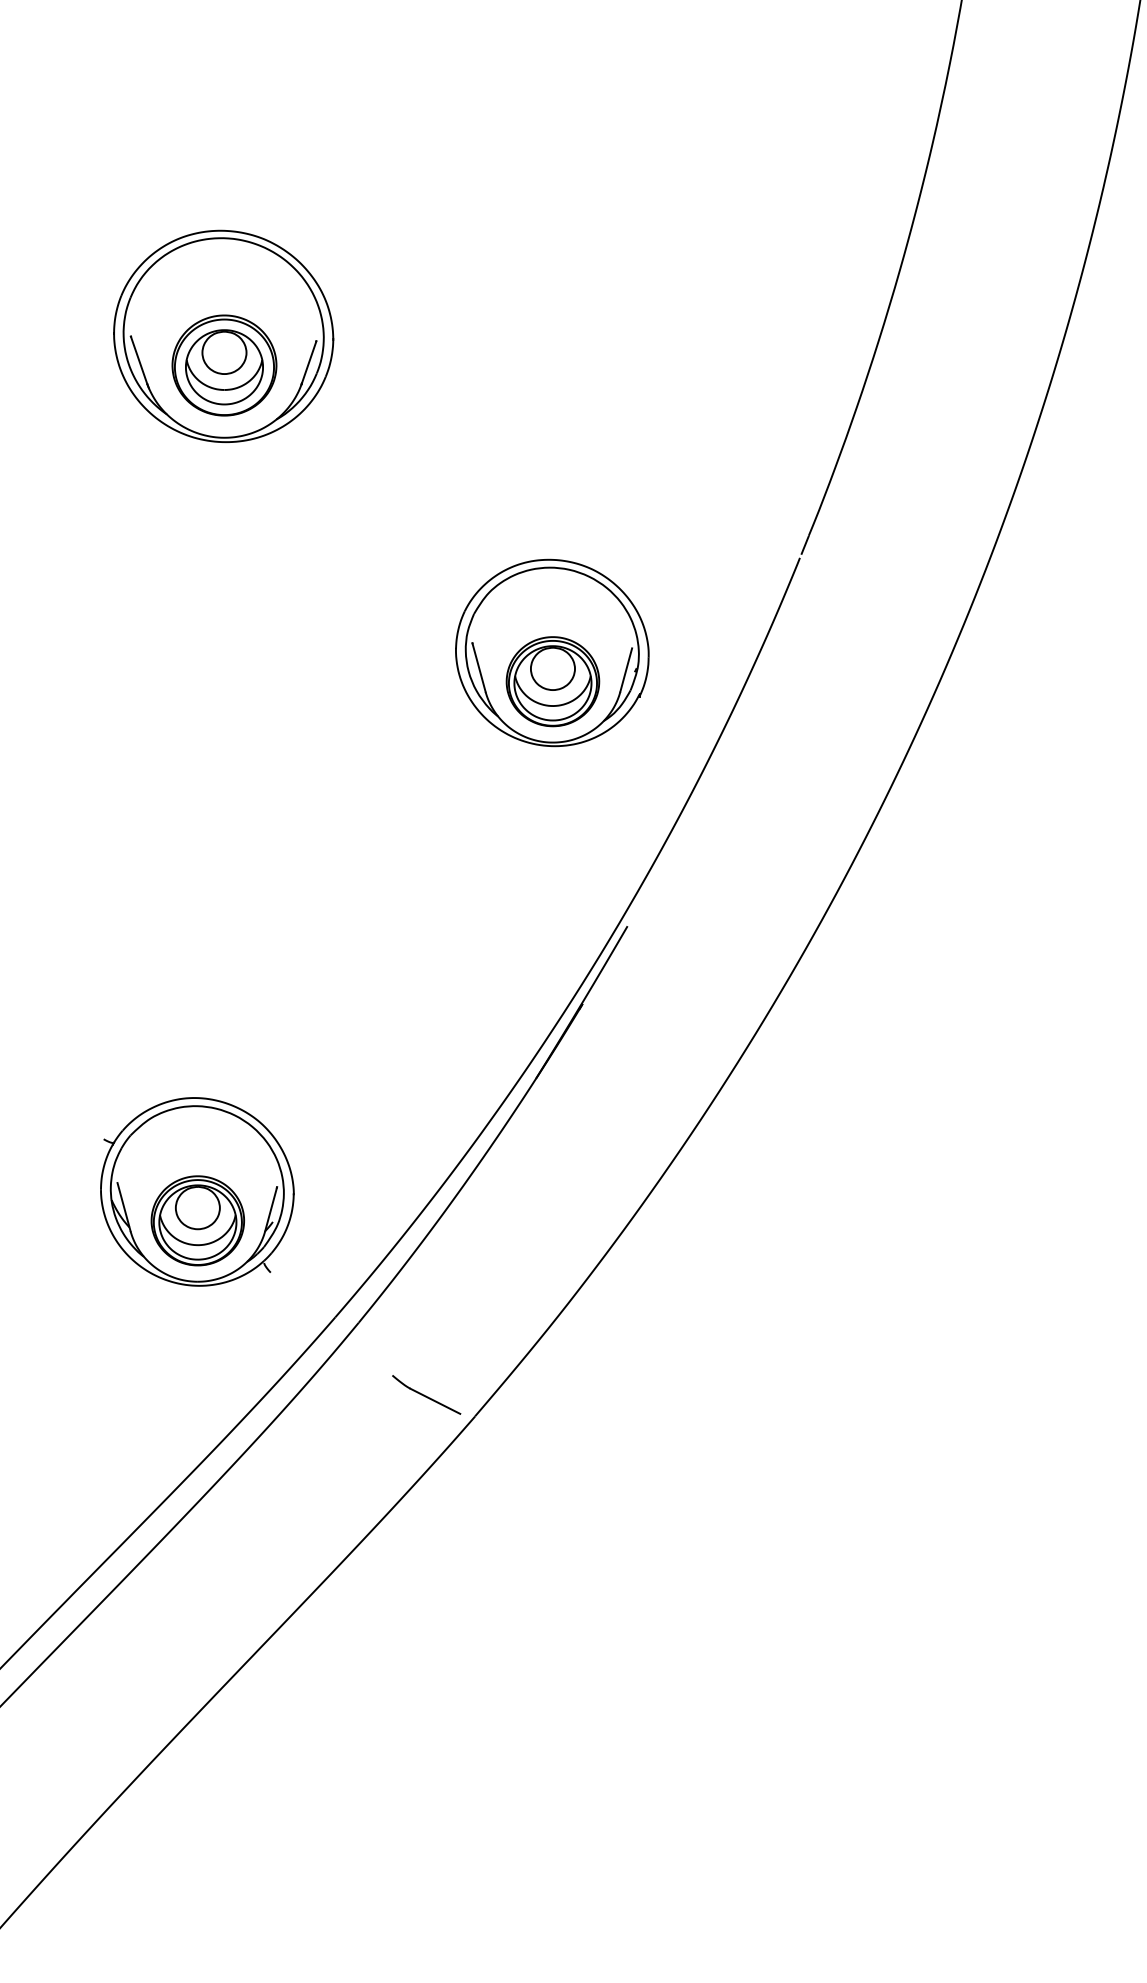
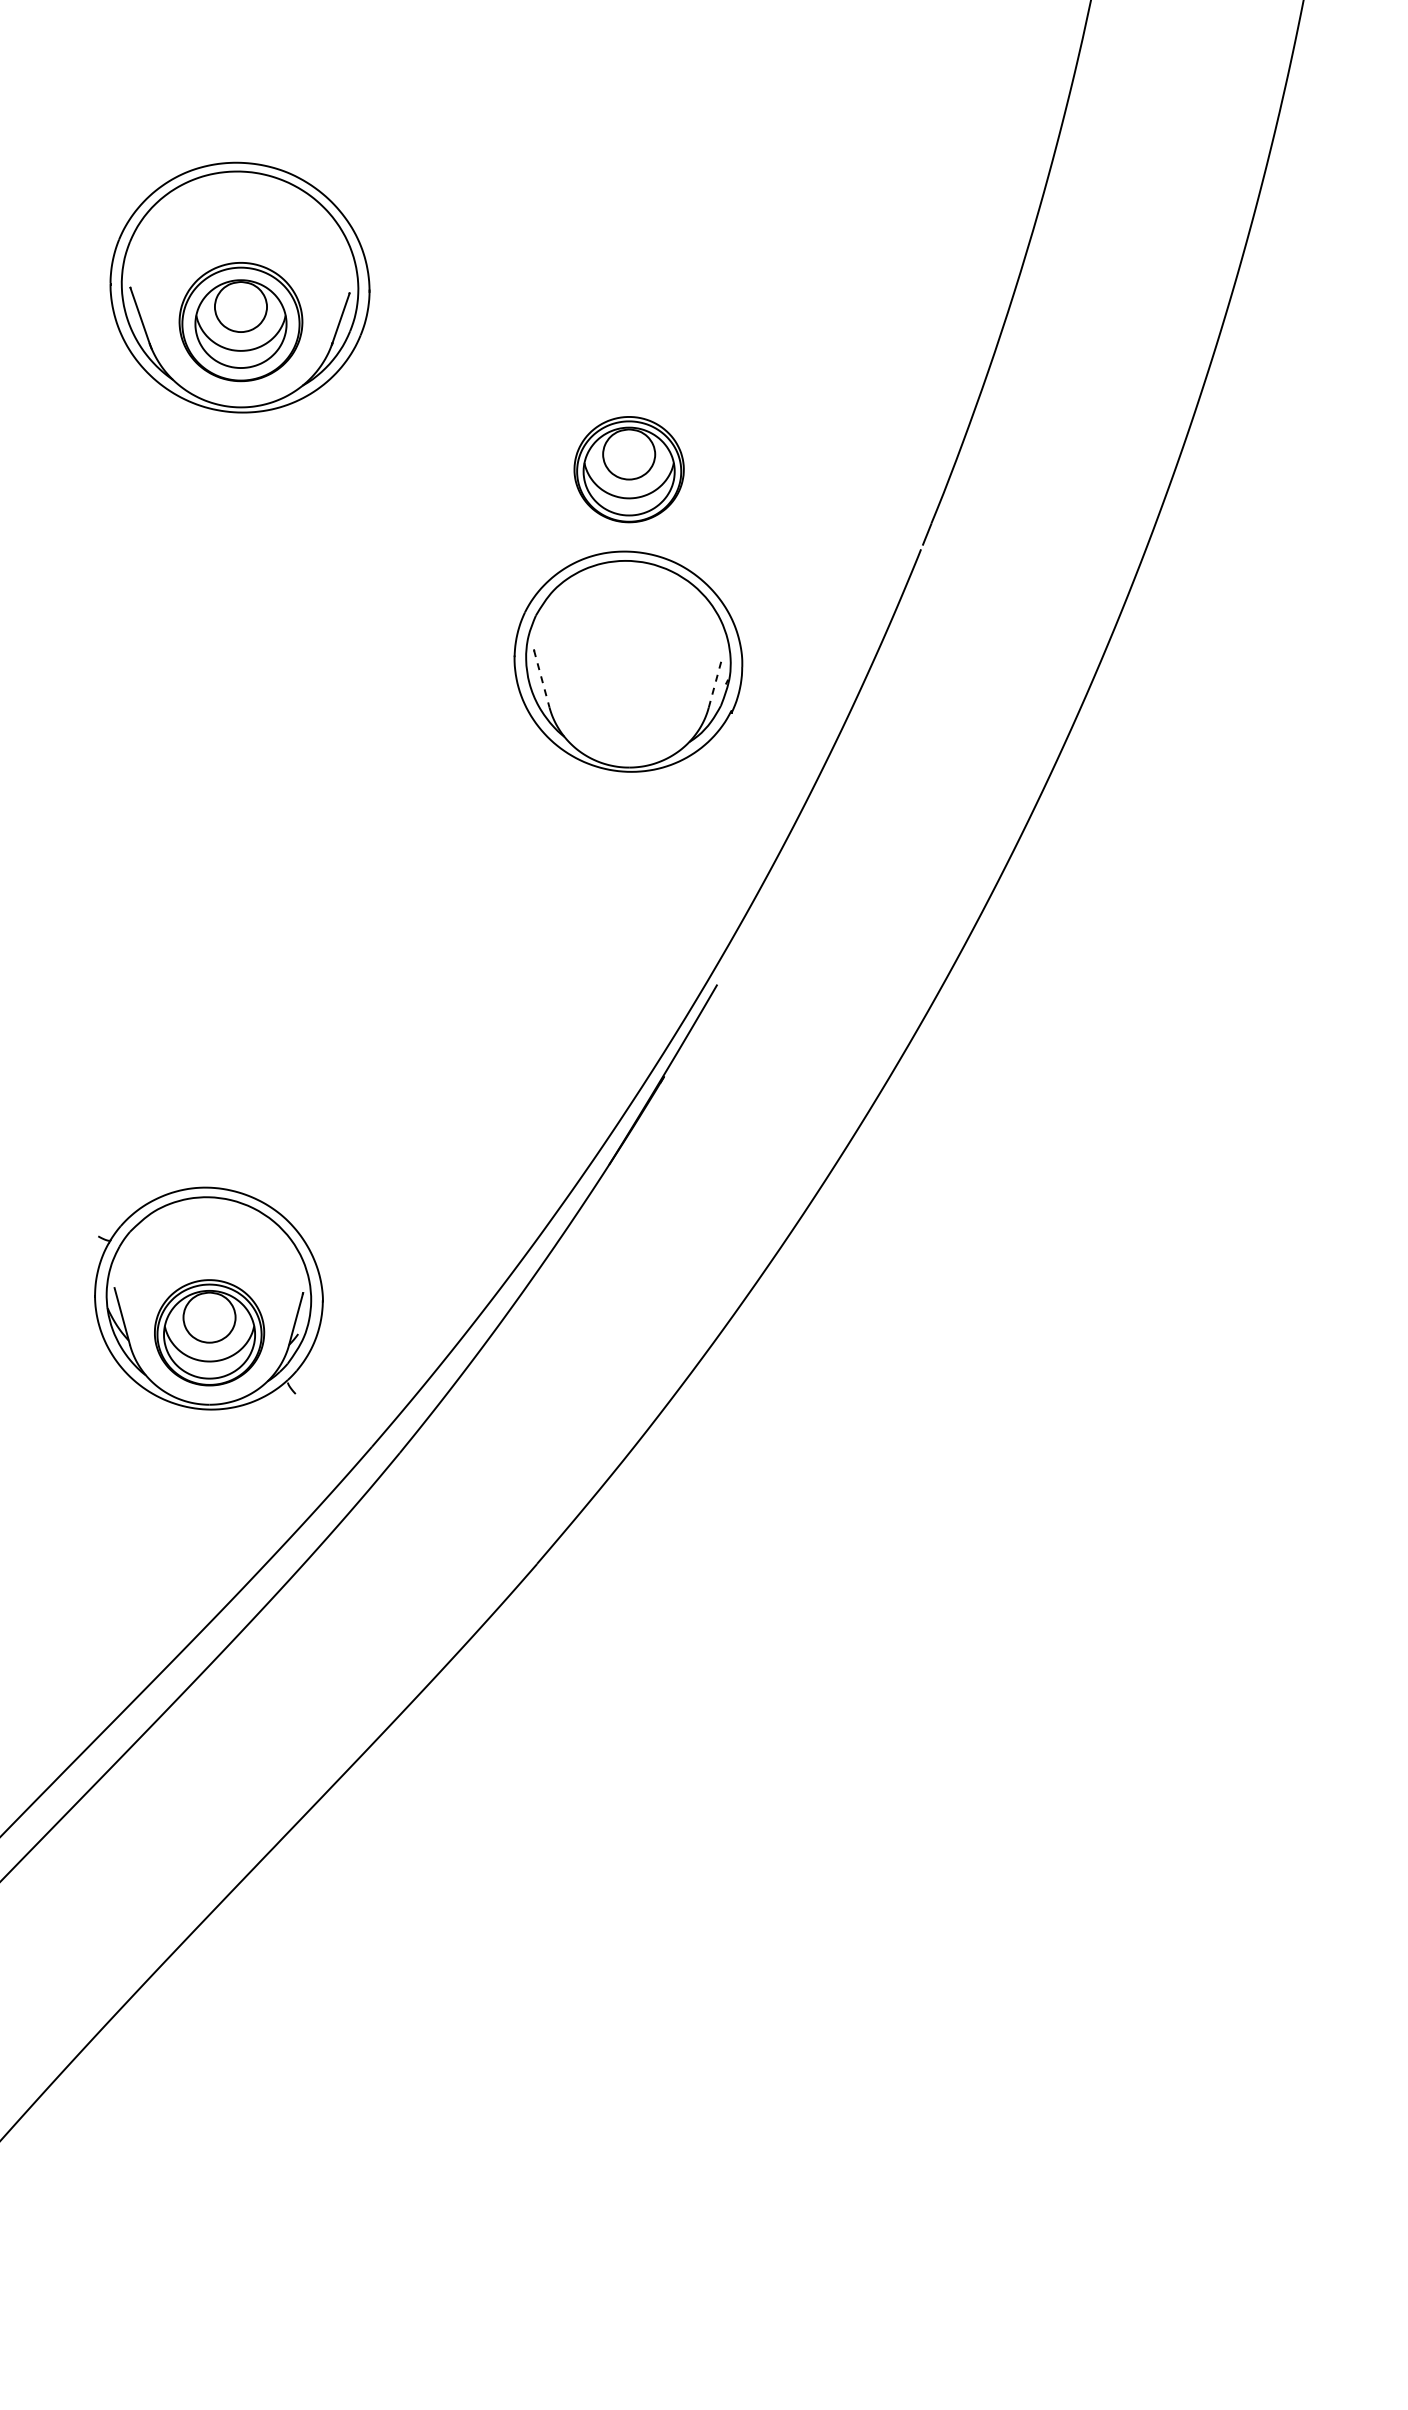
line: (478, 667) -> (541, 678), solid -> dashed
line: (626, 669) -> (715, 681), solid -> dashed
part: (552, 681) -> (628, 469), moved
part: (426, 1394) -> (479, 1538), removed

